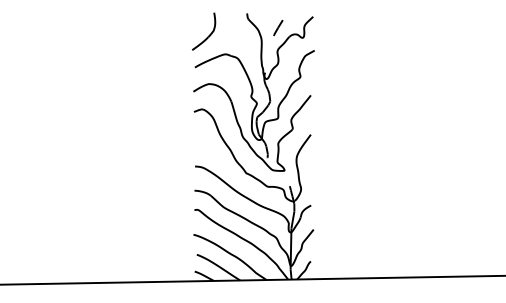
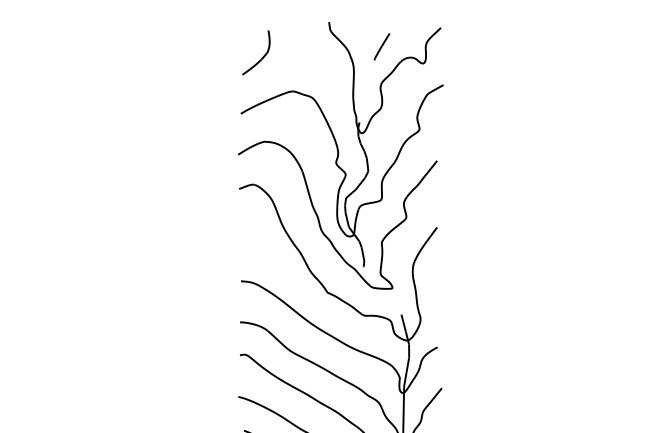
part: (204, 31) -> (256, 52), size x0.7

